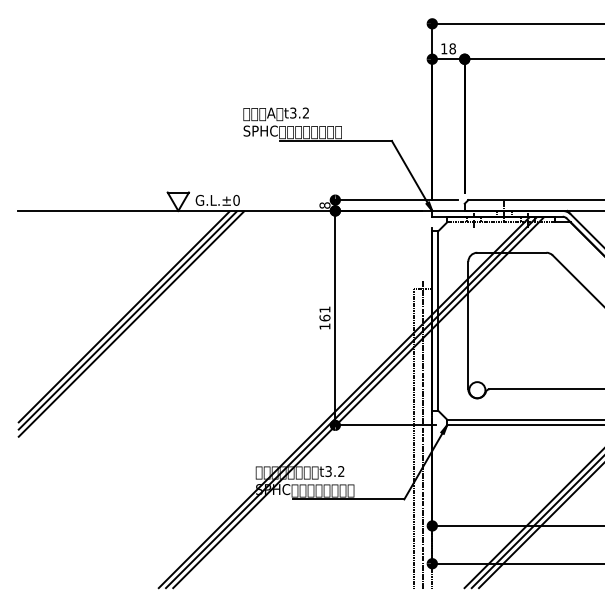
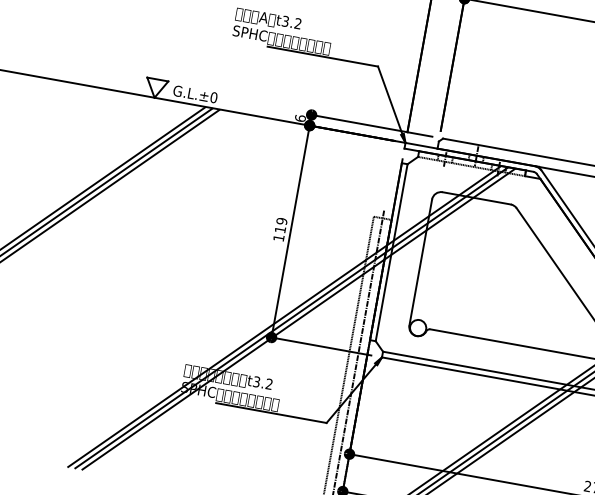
text: (324, 205) -> (299, 118), 8 -> 6
text: (324, 313) -> (280, 225), 161 -> 119

